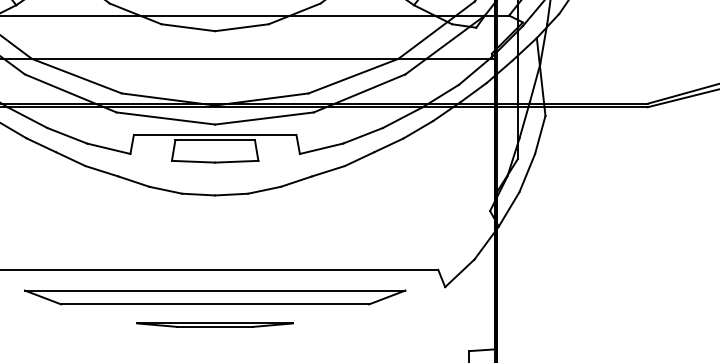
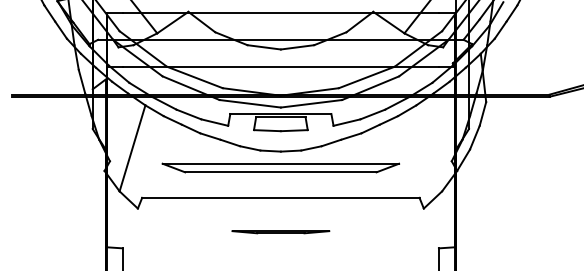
part: (214, 296) -> (280, 167), moved

